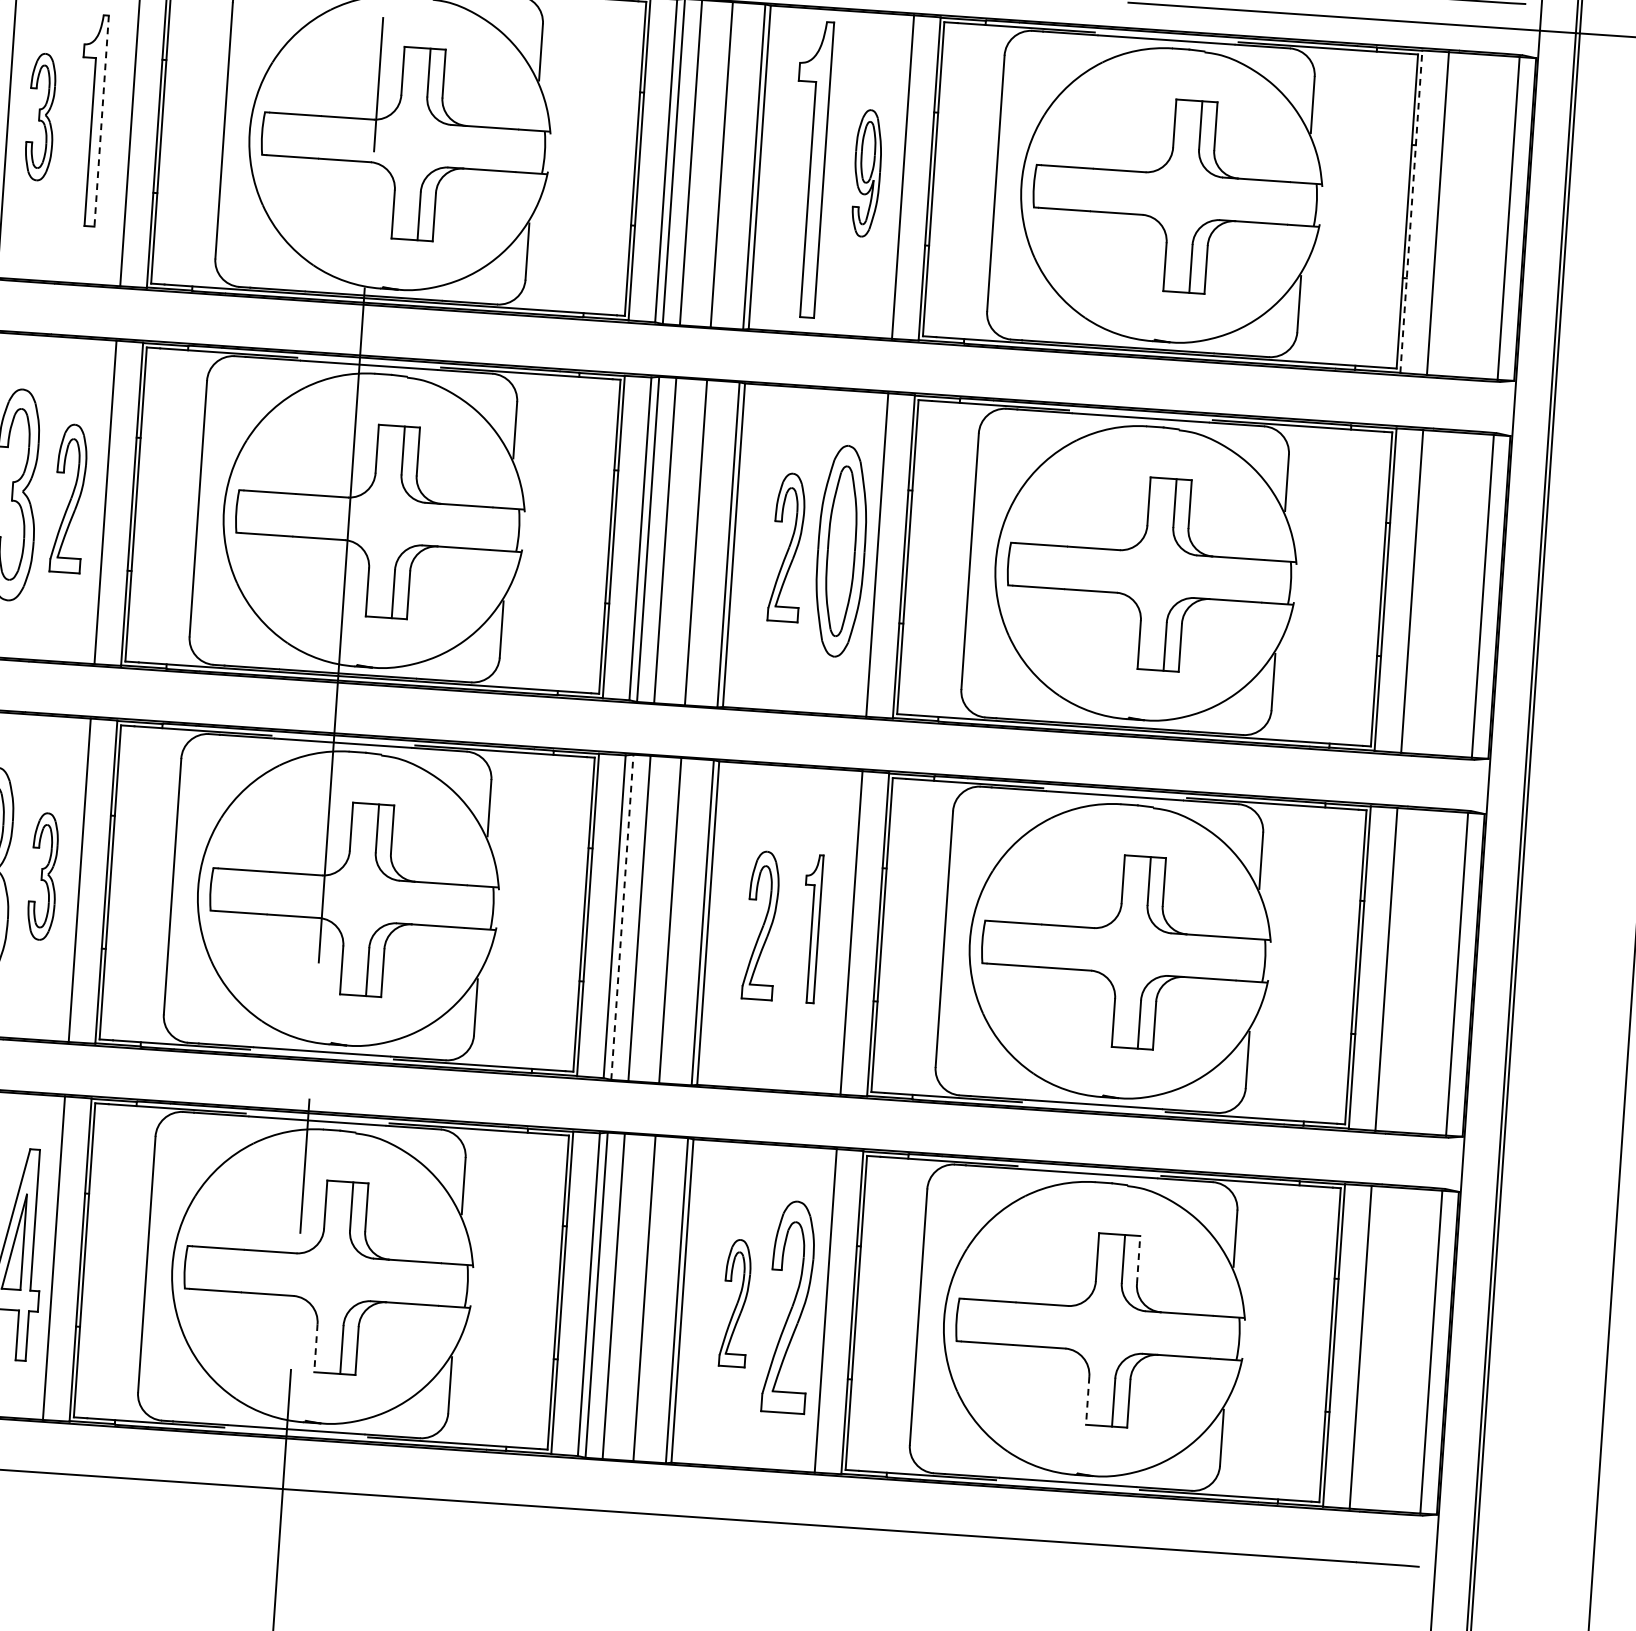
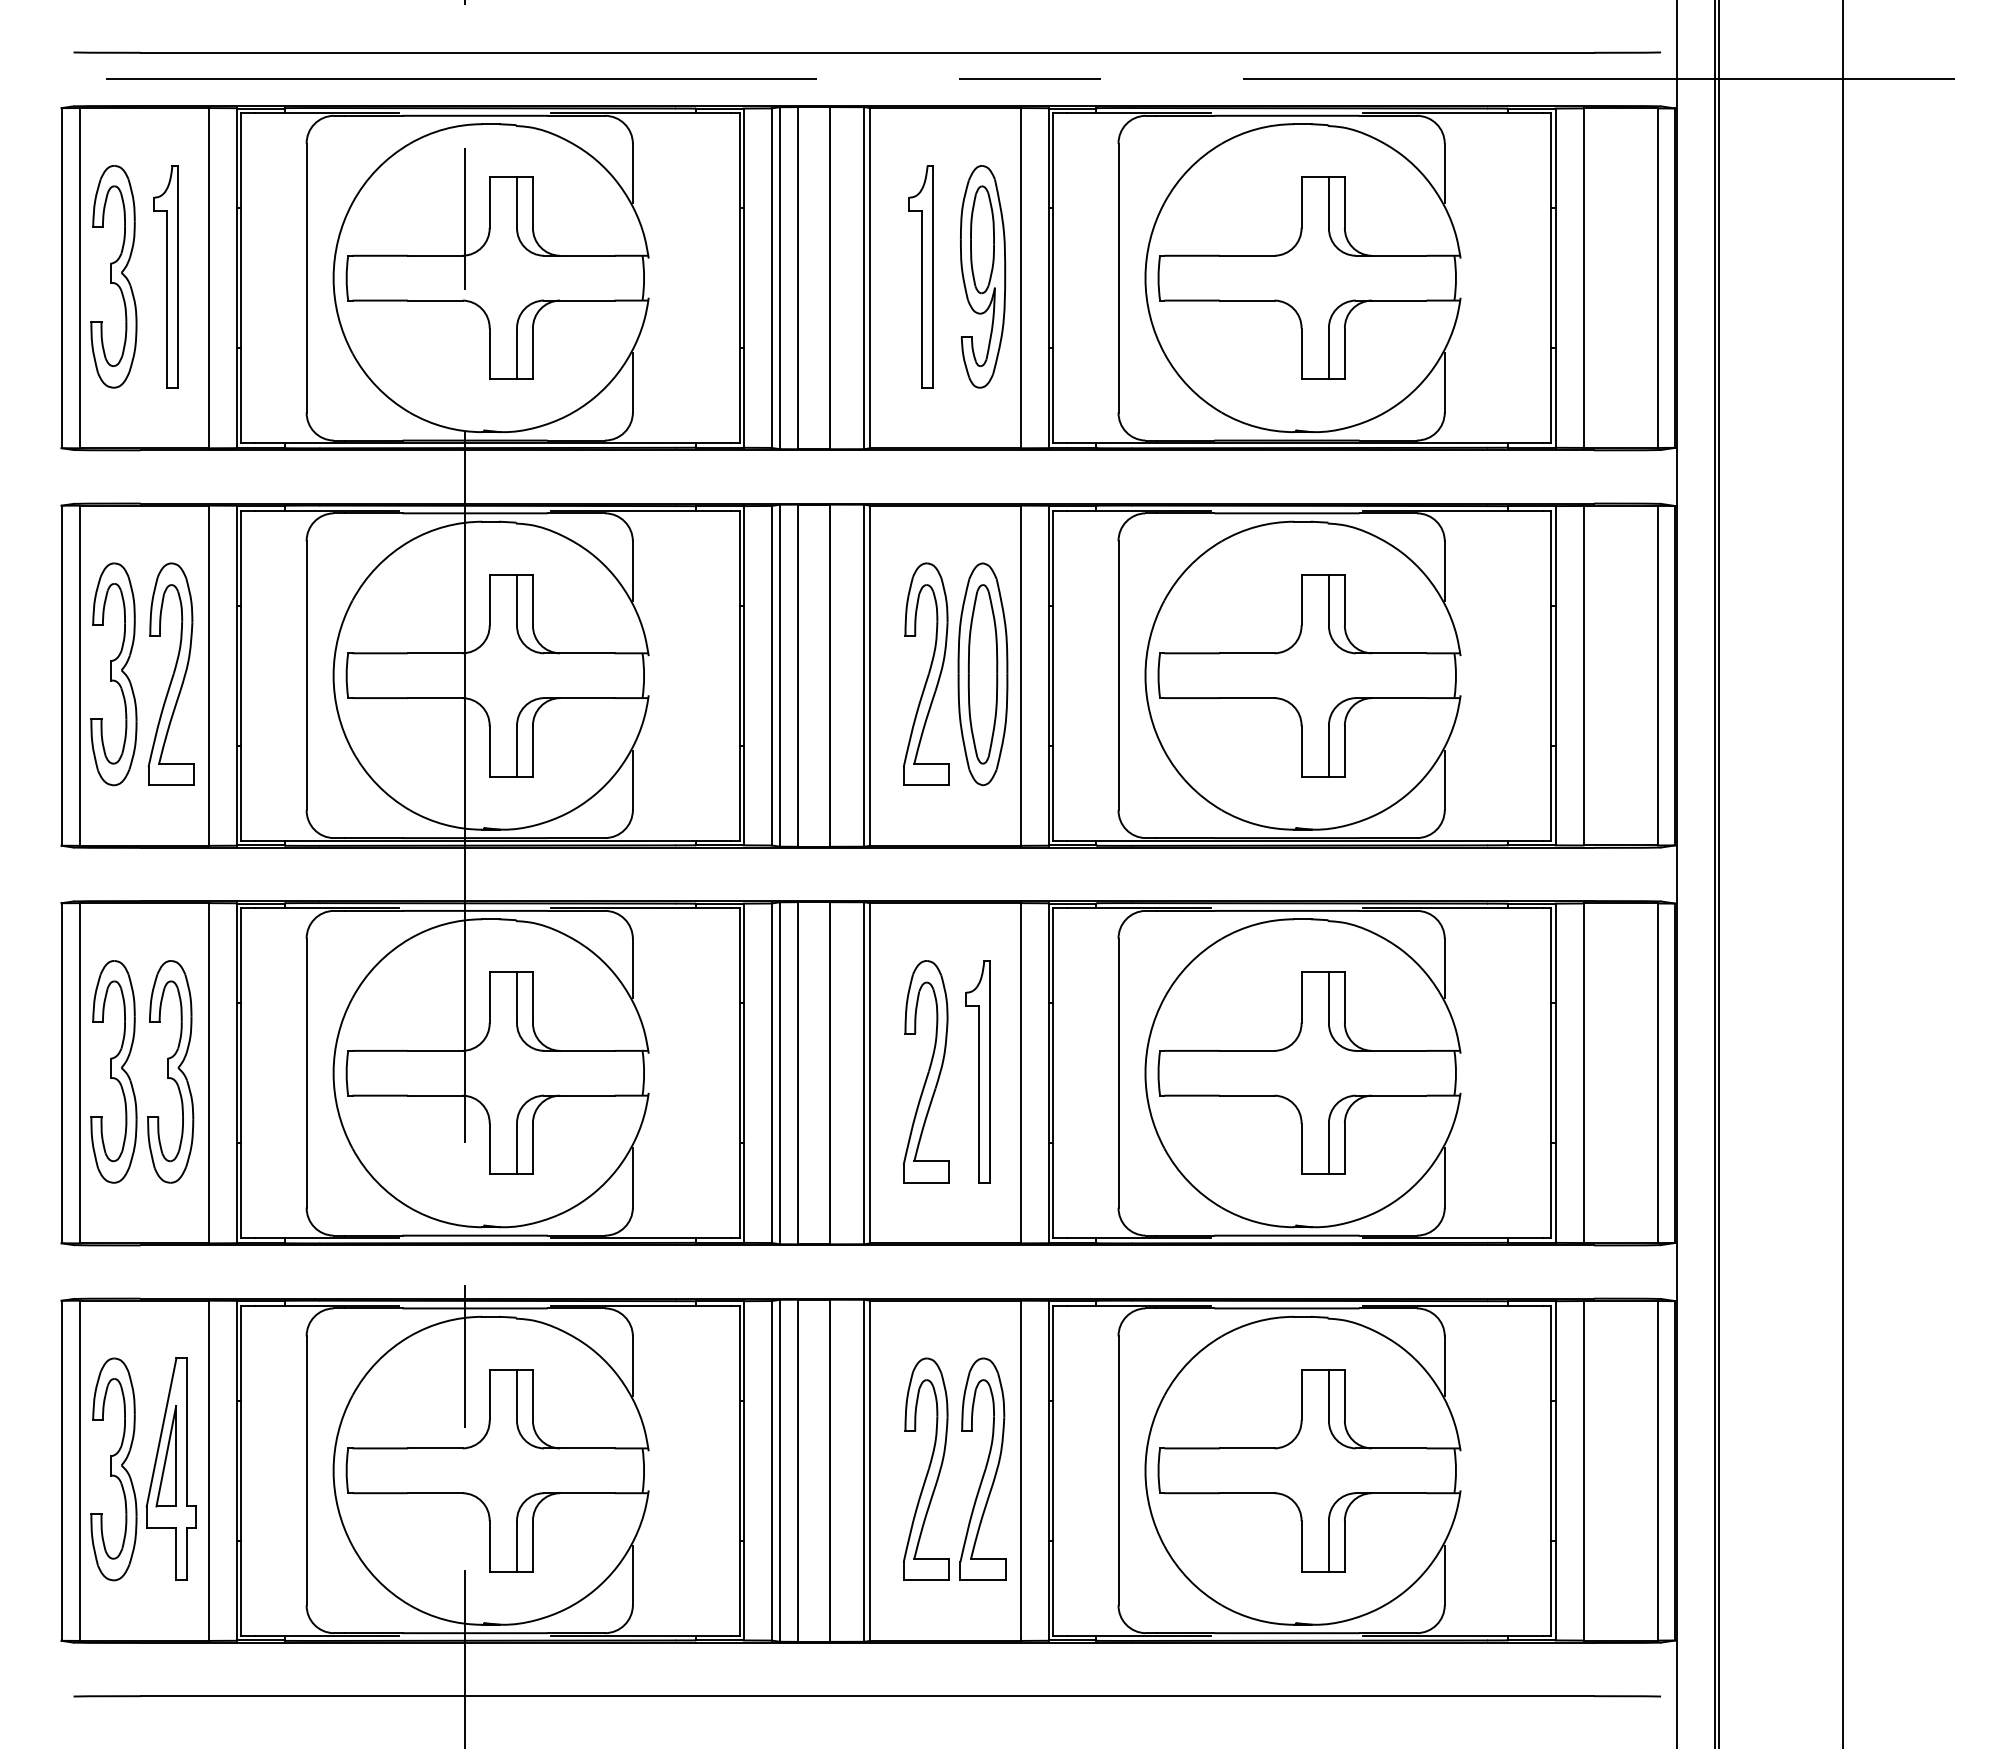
part: (40, 116) -> (113, 276), size x1.67
line: (101, 120) -> (177, 276), dashed -> solid
part: (807, 169) -> (920, 276), size x0.71
part: (867, 173) -> (983, 276), size x1.67
line: (1411, 212) -> (1555, 278), dashed -> solid
part: (69, 497) -> (170, 673), size x1.43
part: (787, 546) -> (926, 673), size x1.43
part: (43, 876) -> (170, 1071), size x1.67
line: (622, 917) -> (779, 1073), dashed -> solid
part: (761, 925) -> (926, 1071), size x1.43
part: (810, 928) -> (977, 1071), size x1.43
line: (1138, 1259) -> (1344, 1394), dashed -> solid
part: (736, 1302) -> (926, 1468), size x1.67
line: (315, 1348) -> (489, 1546), dashed -> solid
line: (1087, 1400) -> (1301, 1546), dashed -> solid

